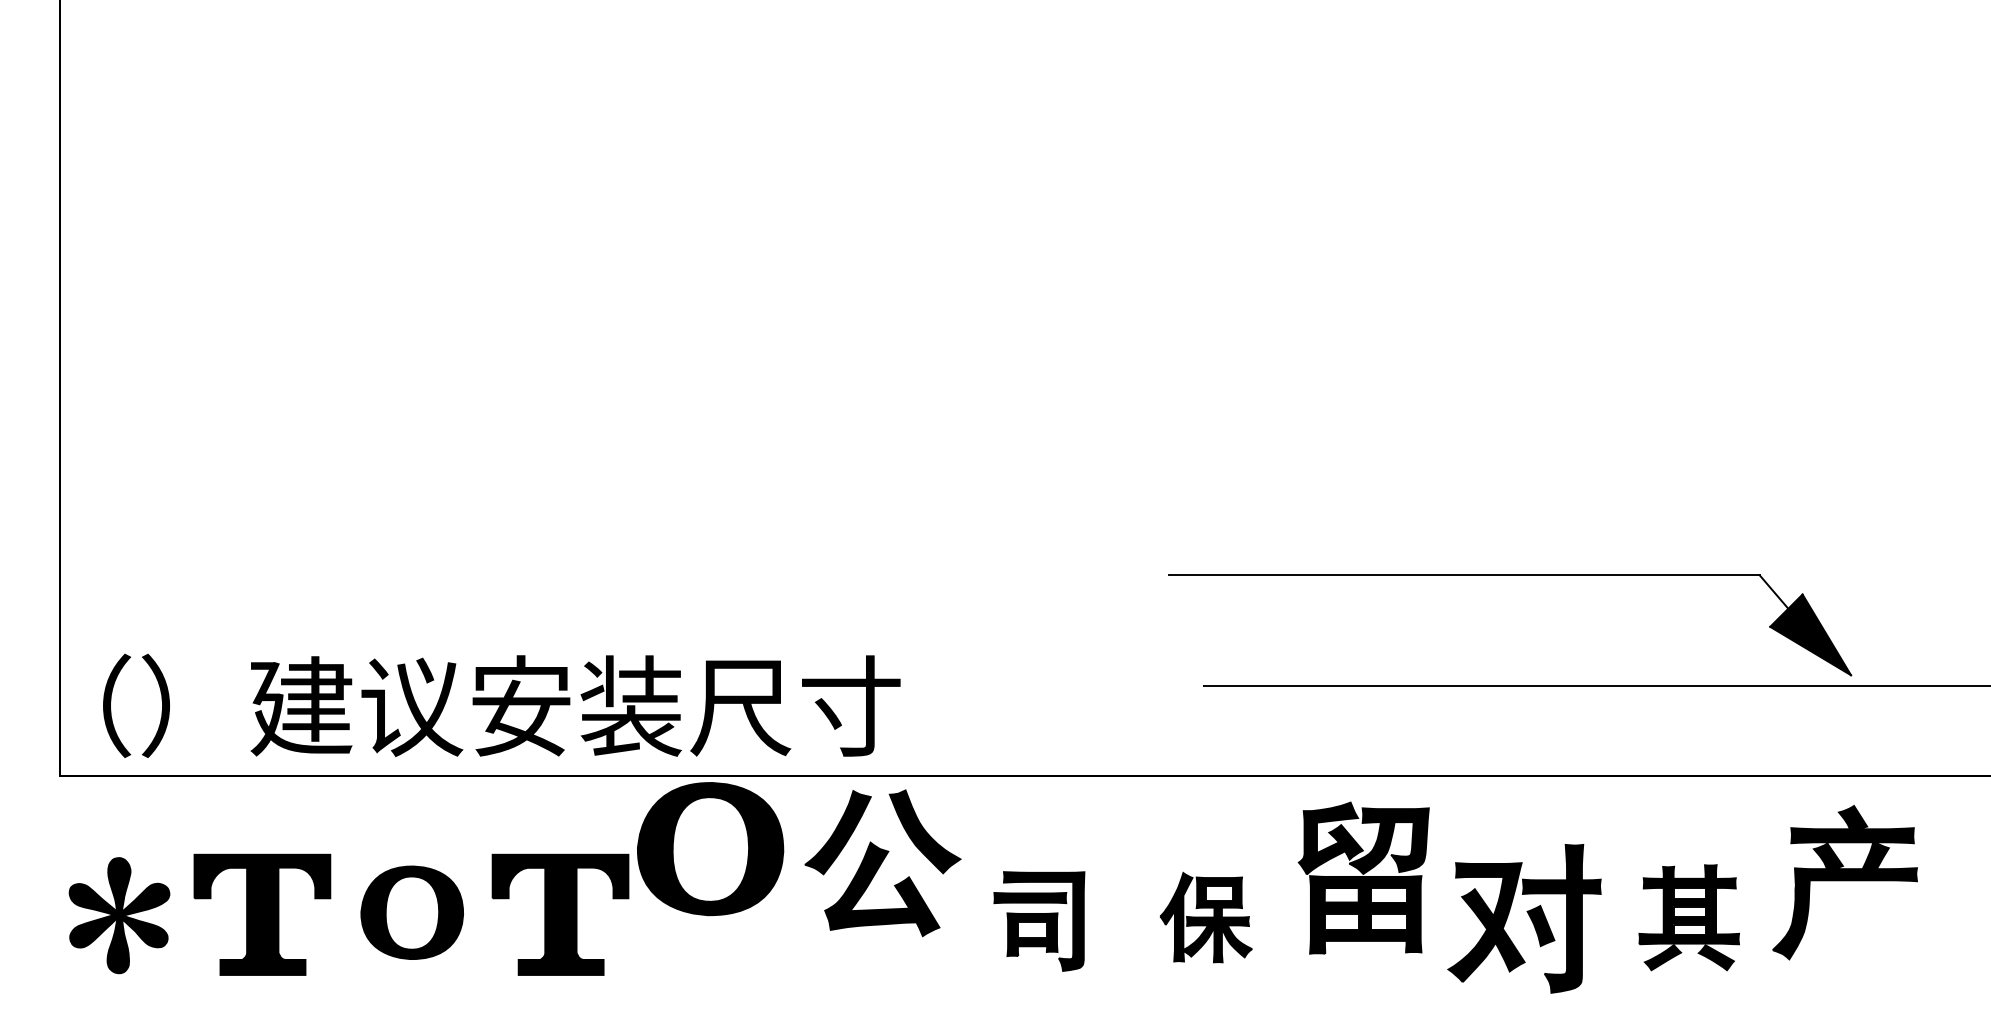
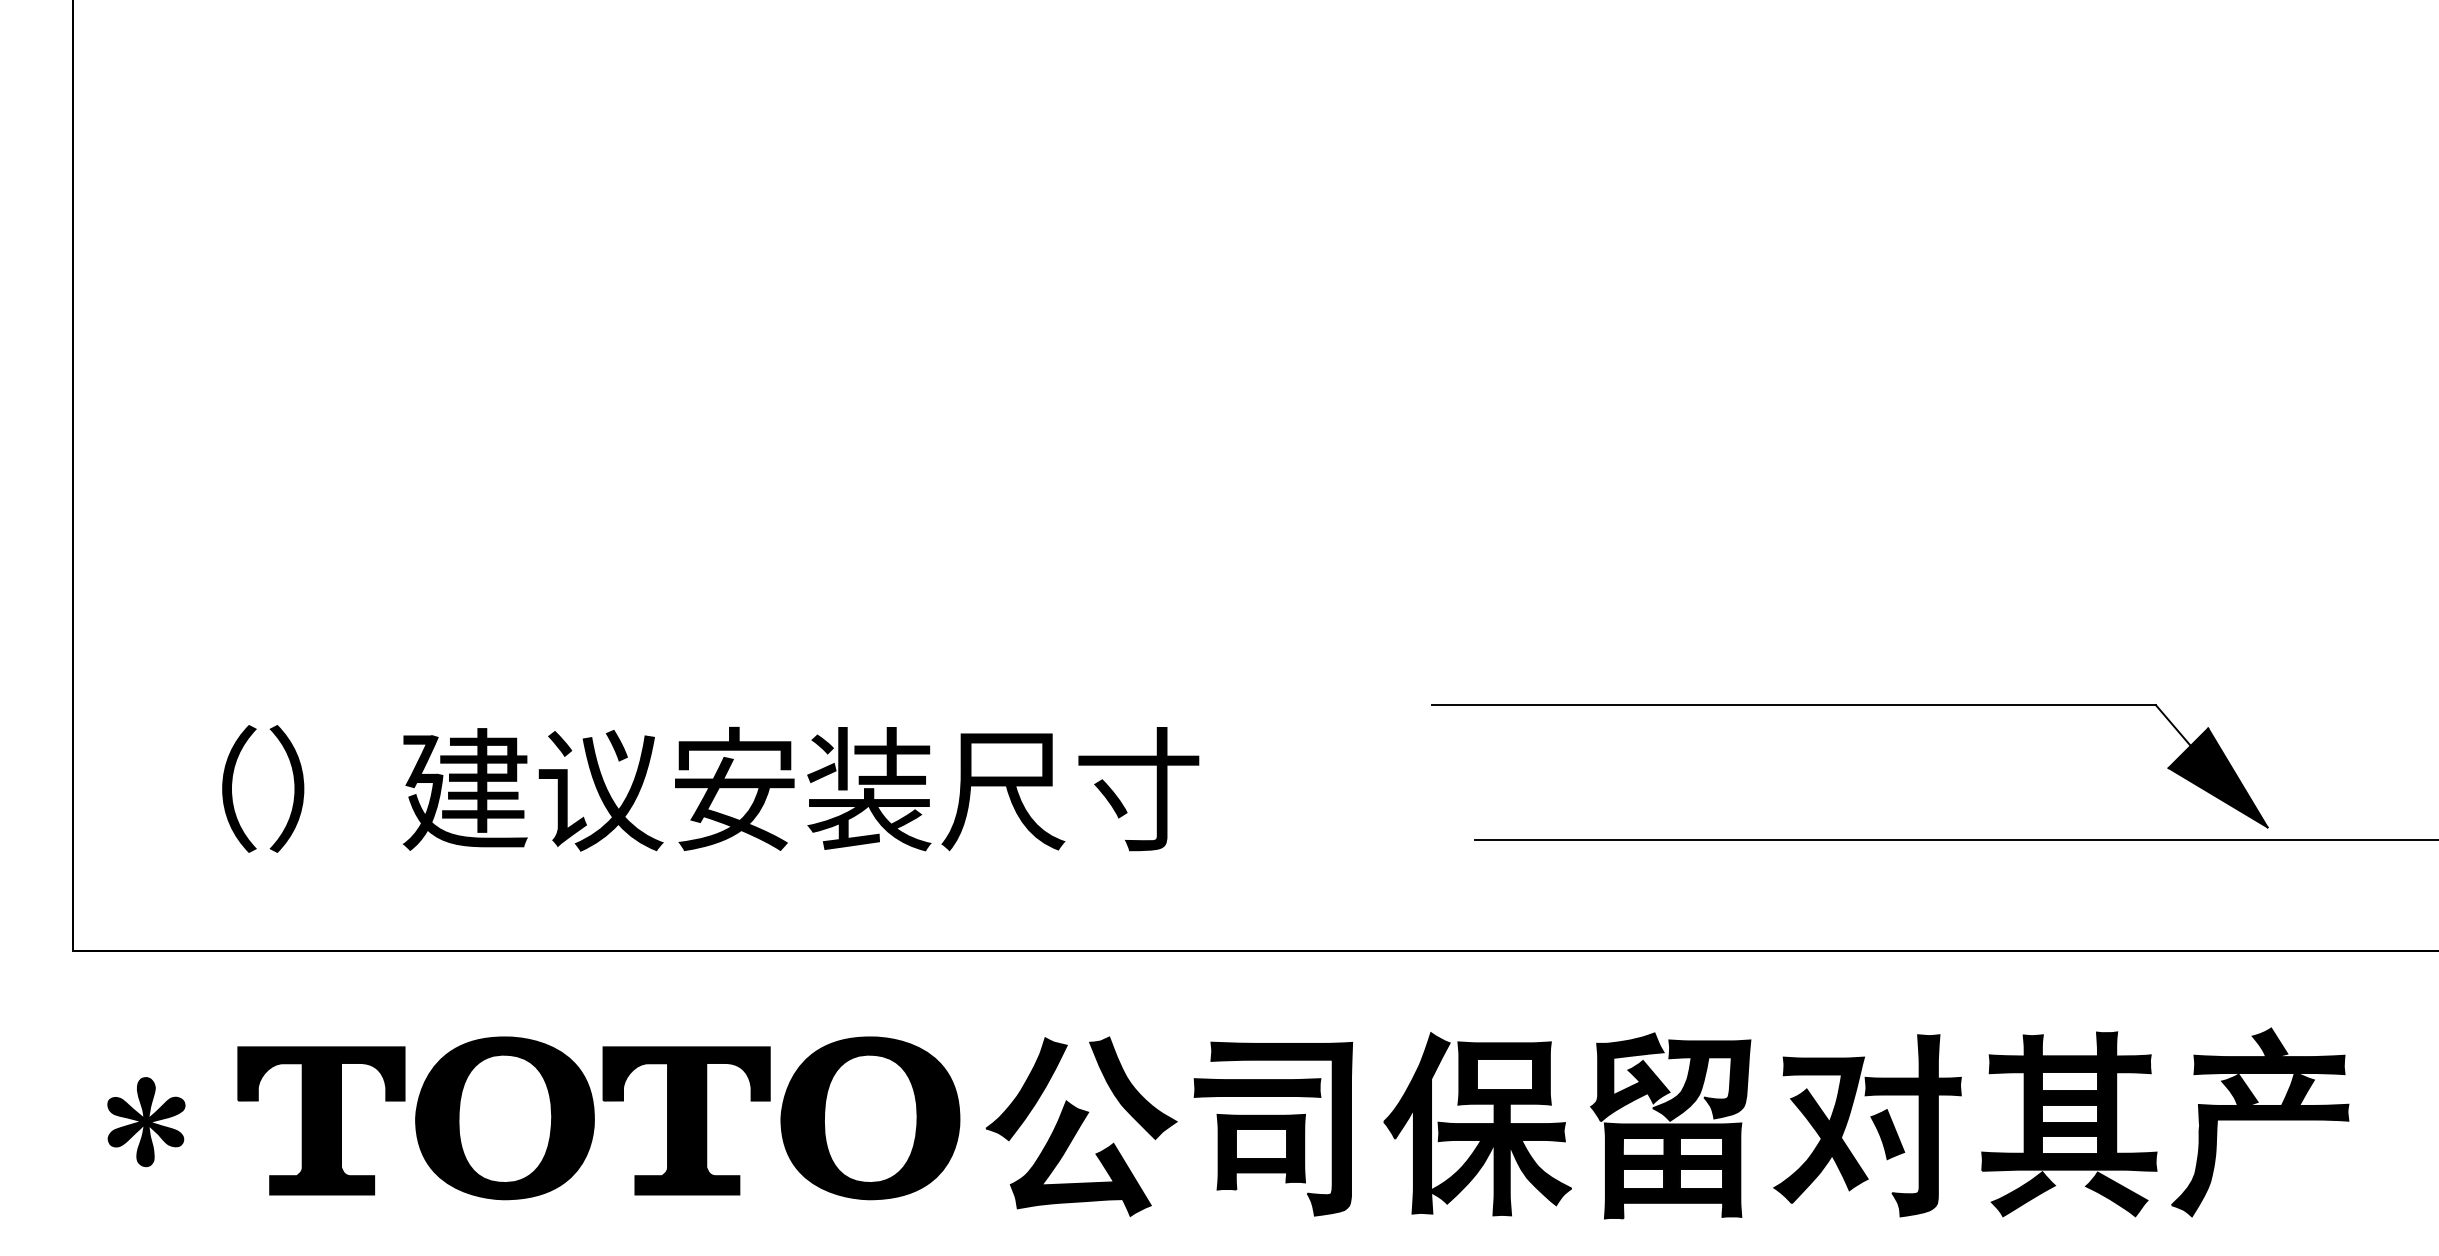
text: (501, 705) -> (710, 788), moved
part: (710, 849) -> (870, 1118), moved
part: (882, 863) -> (1081, 1126), moved
part: (1363, 877) -> (1670, 1125), moved
part: (1845, 882) -> (2260, 1122), moved
part: (411, 912) -> (504, 1118), size x1.43
part: (119, 916) -> (146, 1122), size x0.62
part: (1206, 917) -> (1477, 1124), size x1.67
part: (1689, 917) -> (2069, 1124), size x1.43
part: (1038, 921) -> (1272, 1128), size x1.43

